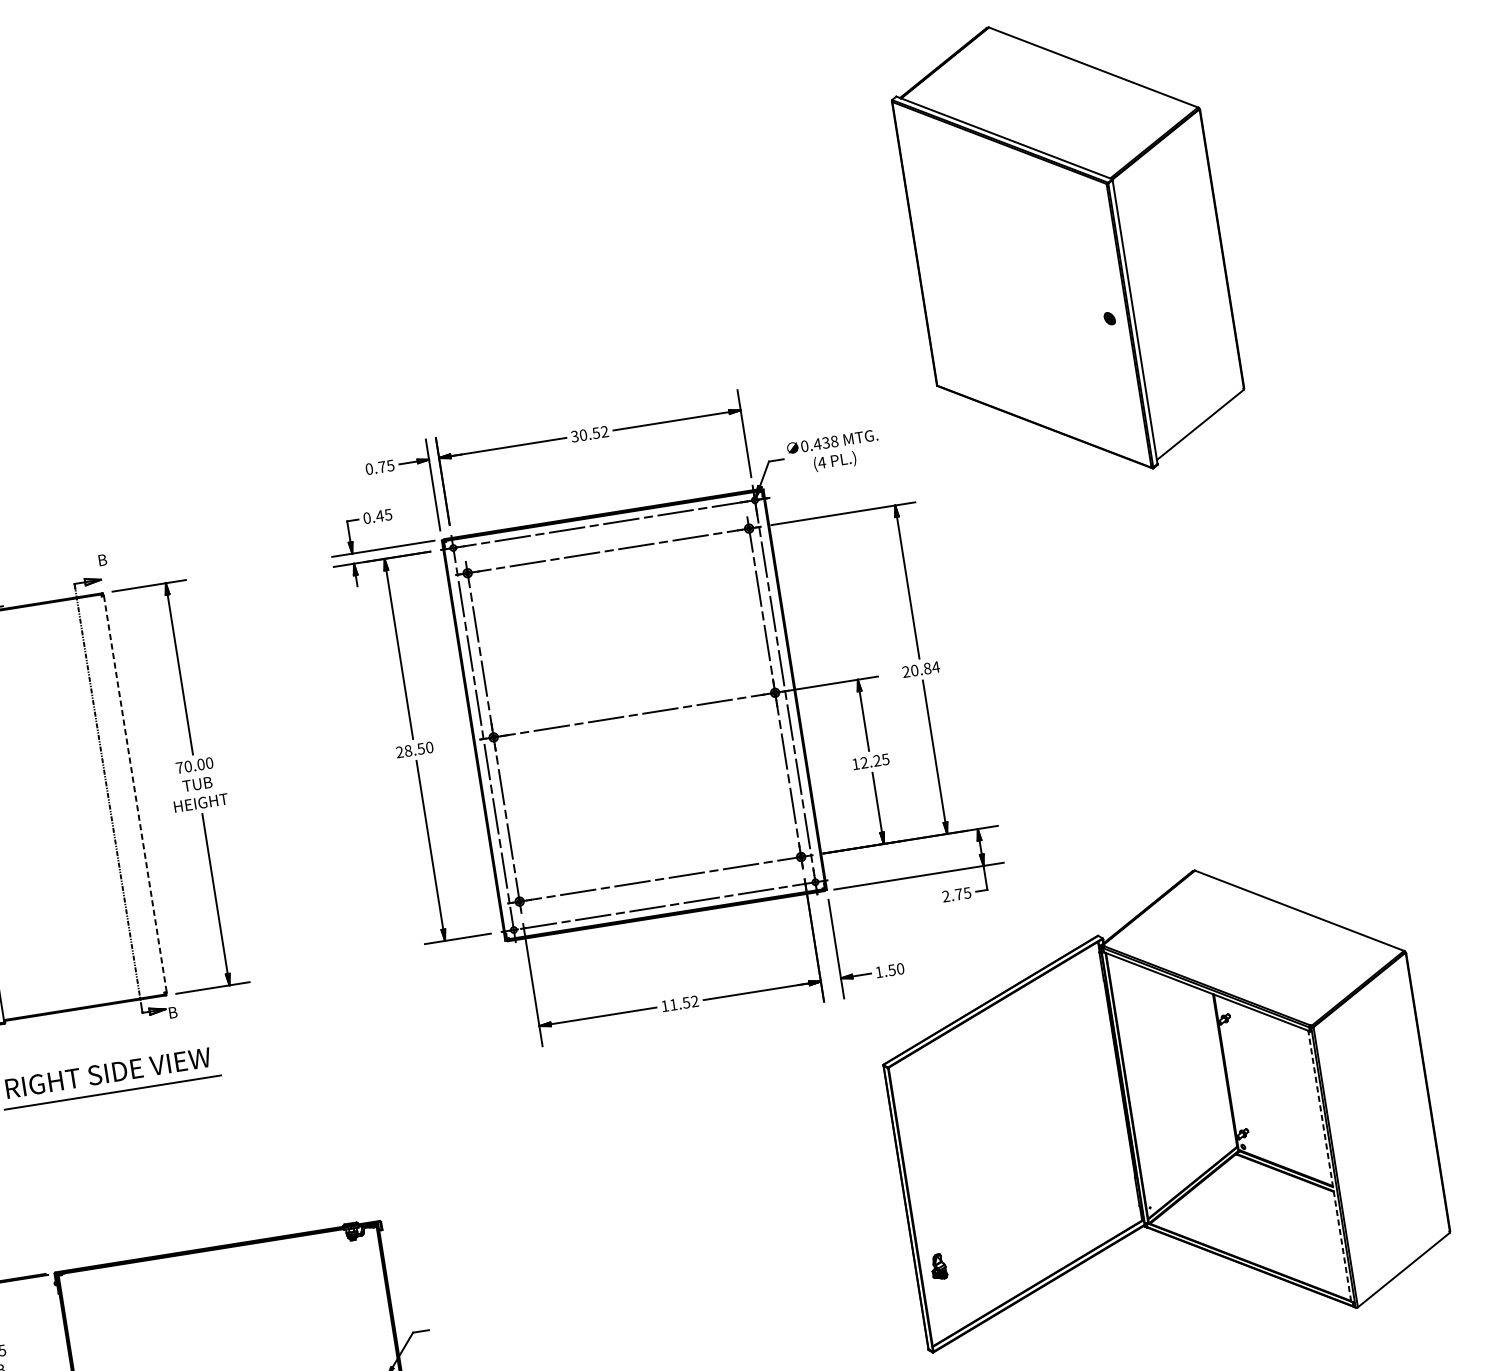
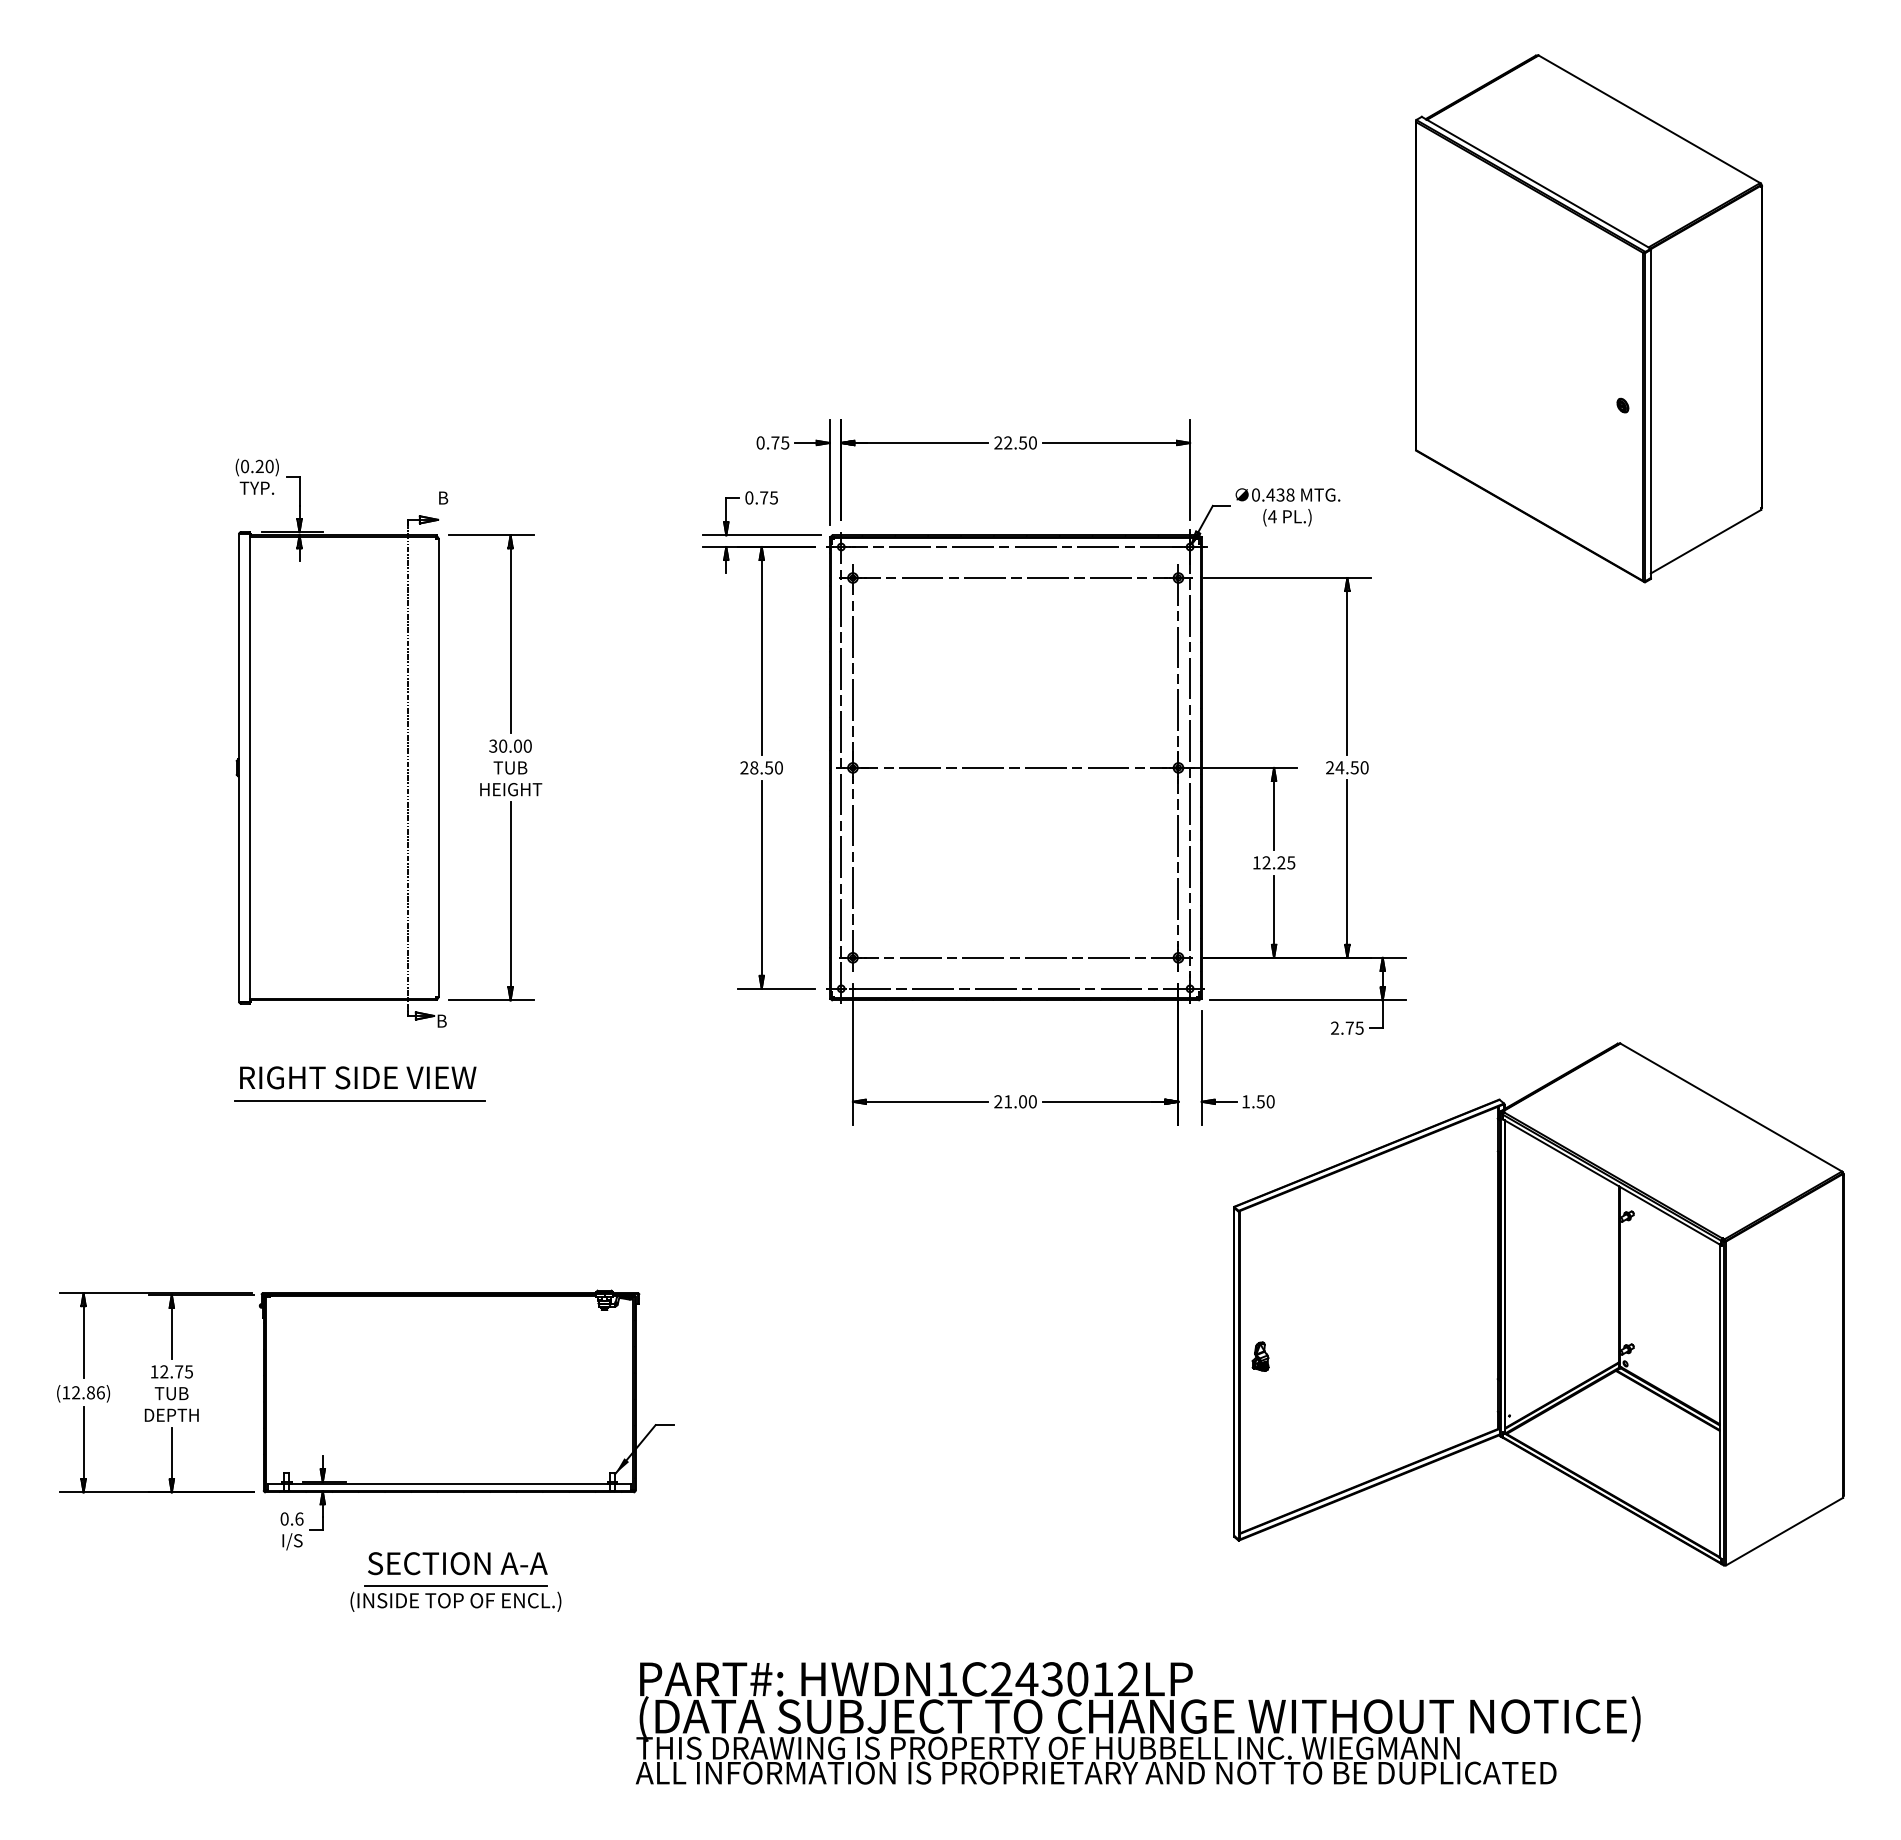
text: (589, 433) -> (1015, 442), 30.52 -> 22.50
text: (379, 515) -> (763, 497), 0.45 -> 0.75
text: (924, 668) -> (1351, 767), 20.84 -> 24.50
text: (179, 767) -> (493, 745), 70.00 -> 30.00
line: (135, 794) -> (438, 768), dashed -> solid
text: (679, 1003) -> (1015, 1101), 11.52 -> 21.00
line: (1329, 1166) -> (1719, 1401), dashed -> solid
part: (938, 1266) -> (1260, 1356), moved

